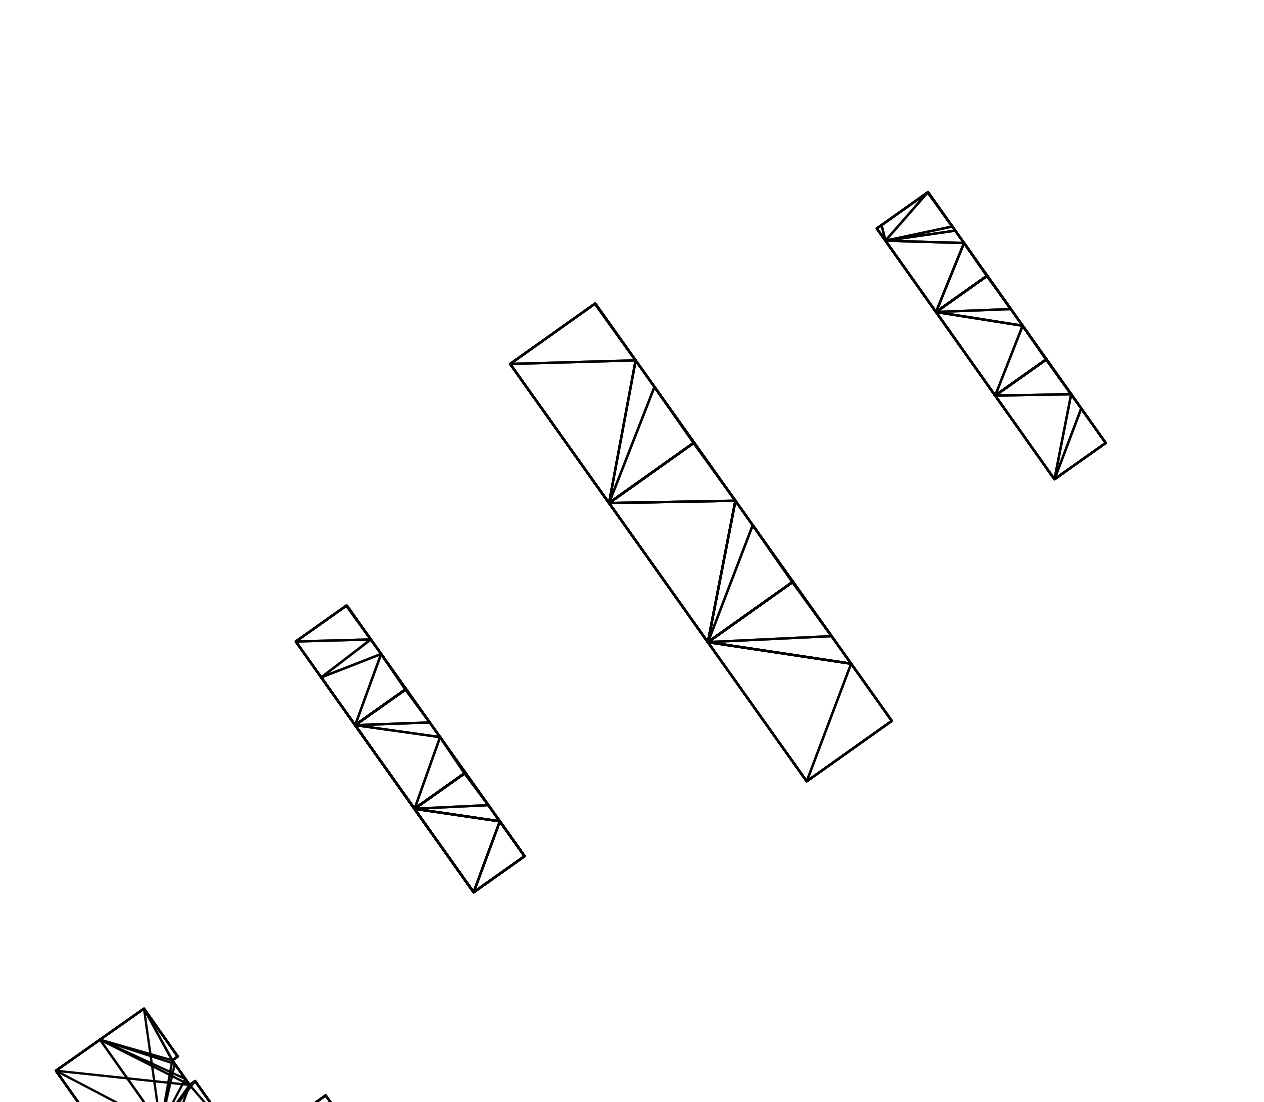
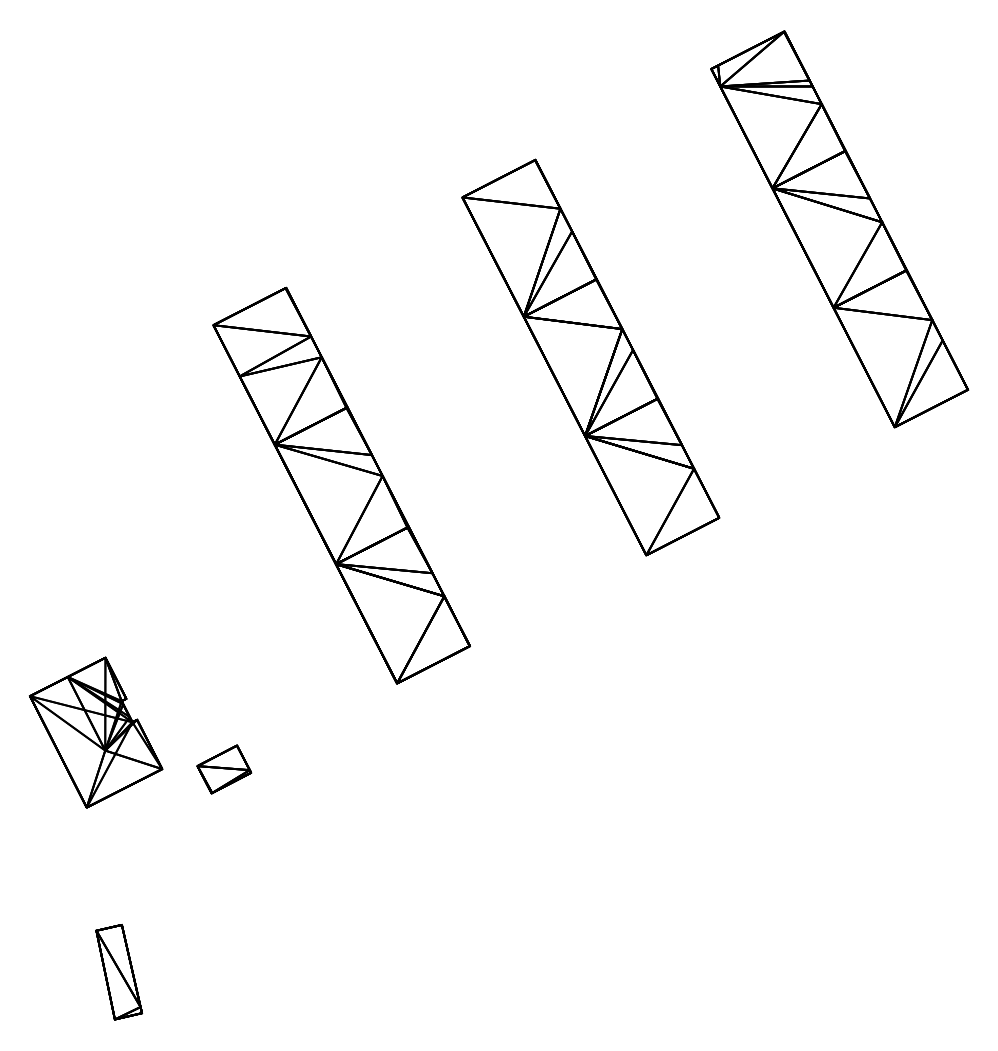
part: (990, 335) -> (839, 229), size x1.67
part: (410, 748) -> (341, 485), size x1.67

